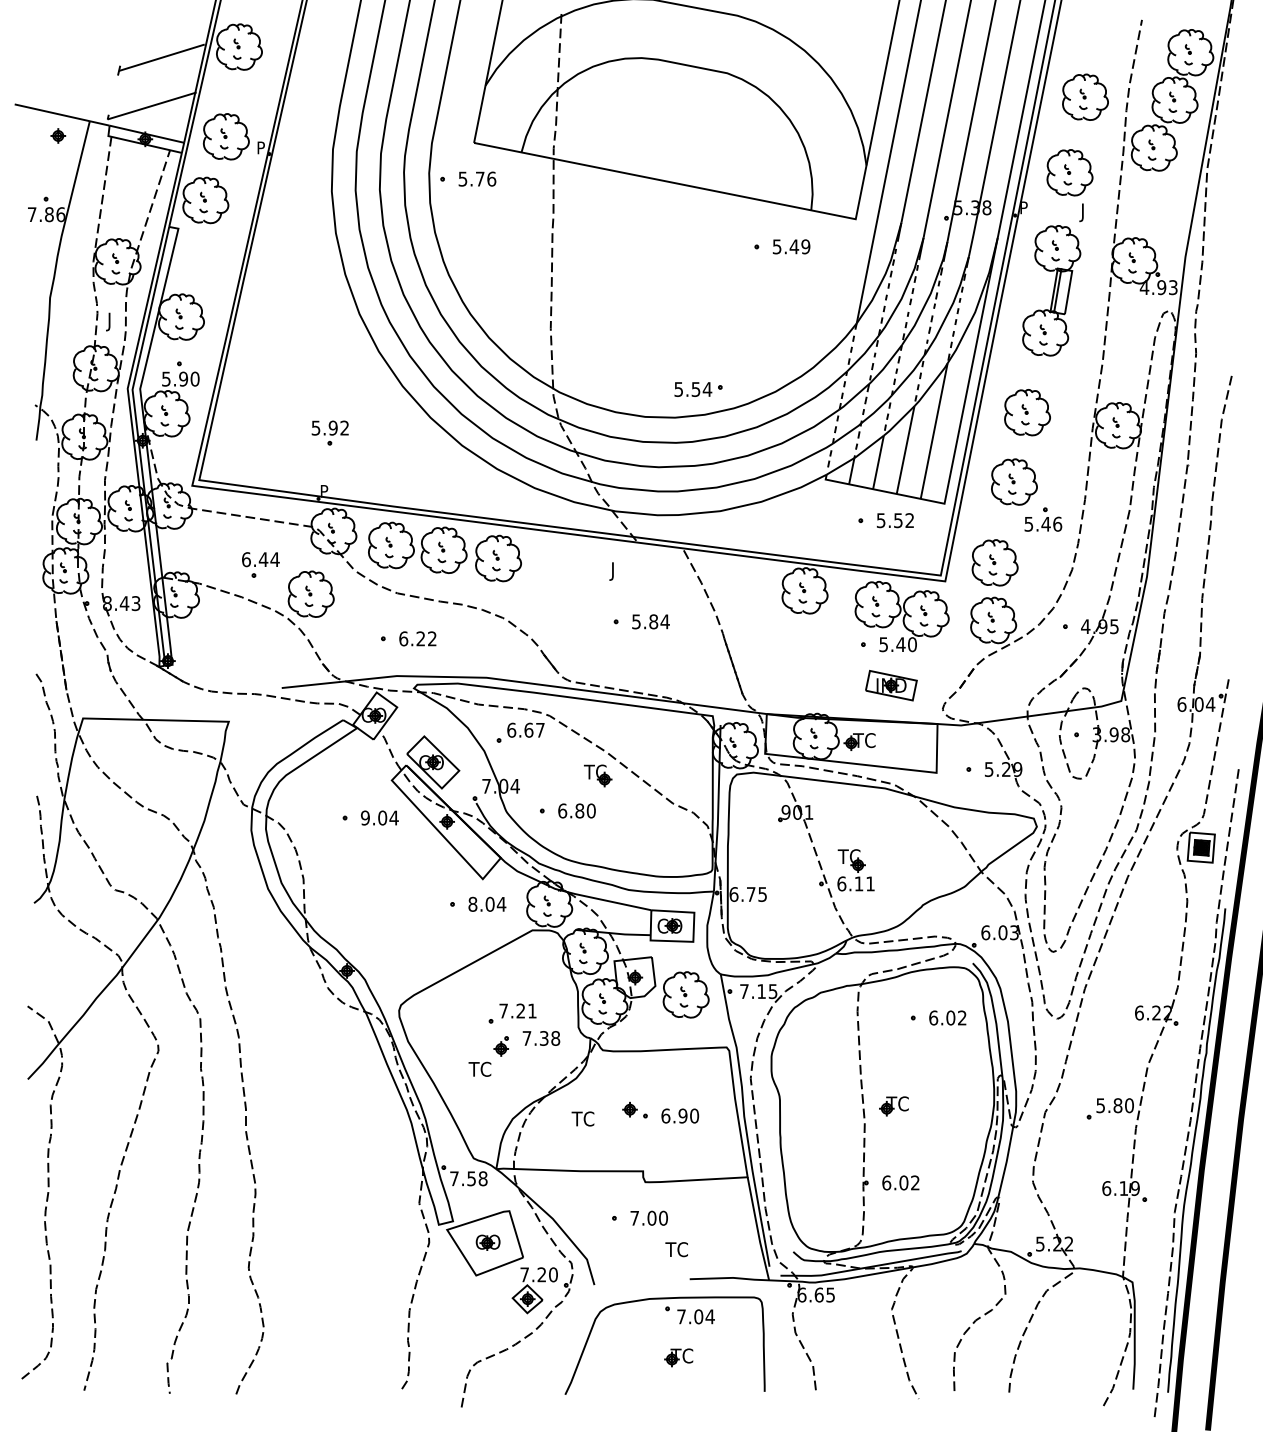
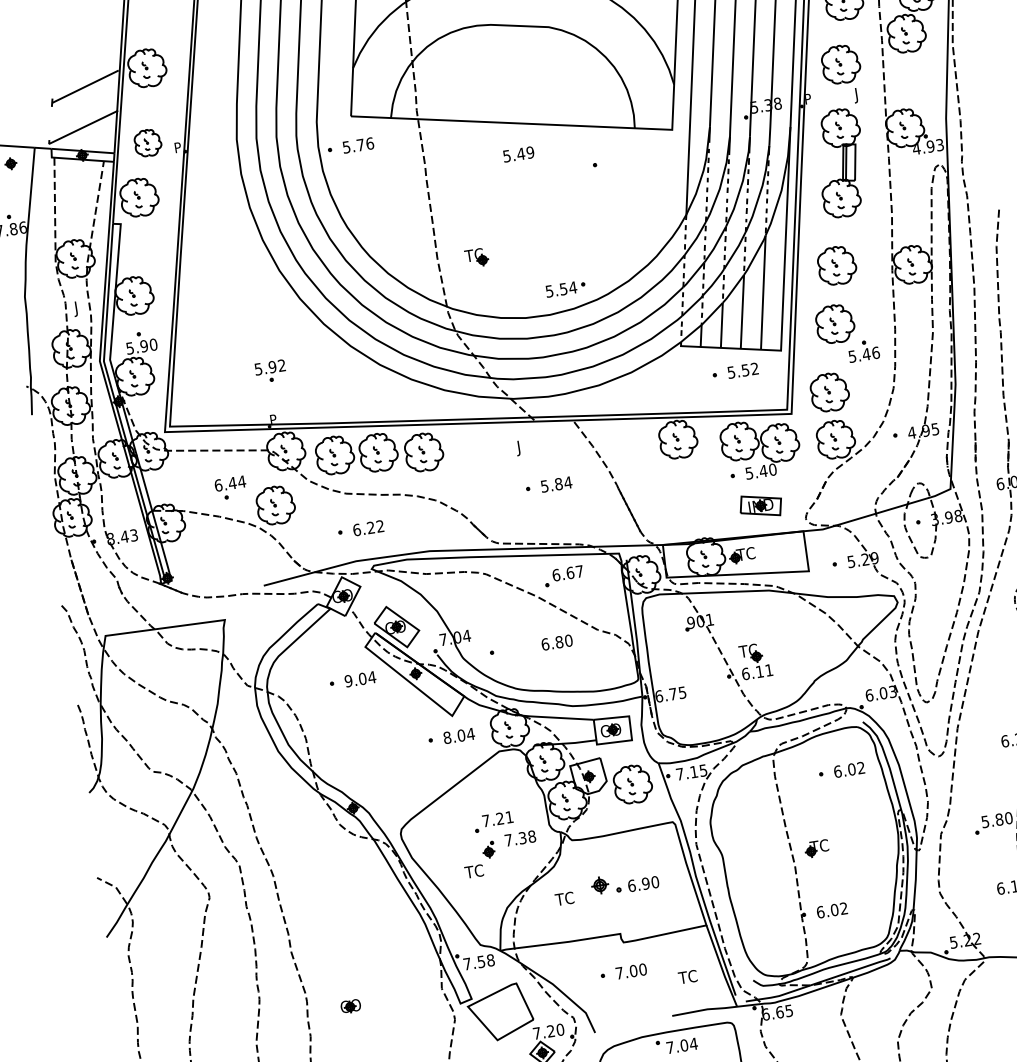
part: (225, 136) -> (147, 142), size x0.7
text: (791, 246) -> (518, 154), moved
part: (520, 732) -> (563, 575), moved
part: (598, 775) -> (477, 257), moved
text: (576, 810) -> (556, 642), moved
part: (634, 1109) -> (605, 884), size x1.4
part: (487, 1242) -> (350, 1006), moved
text: (676, 1249) -> (687, 977), moved

